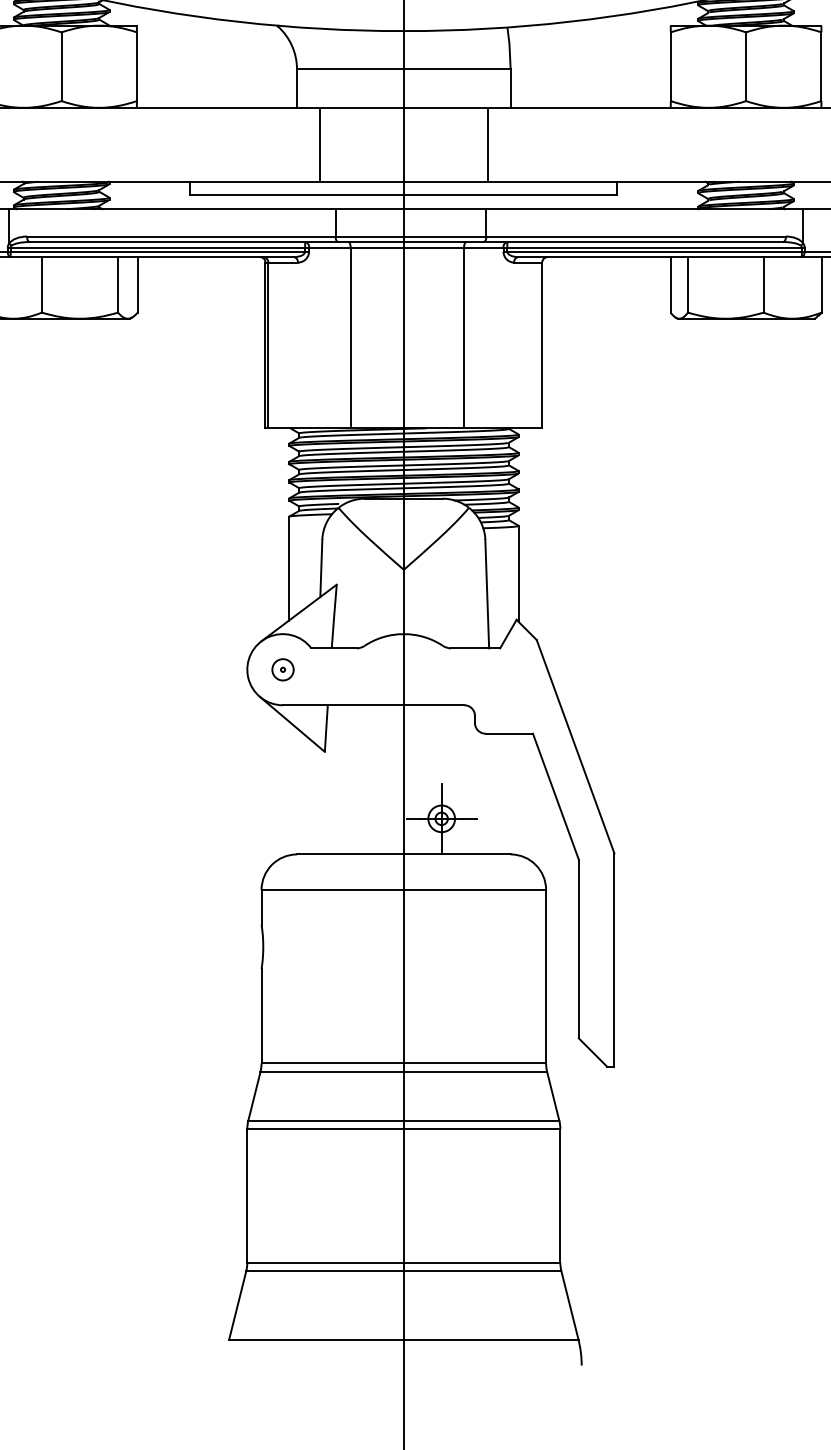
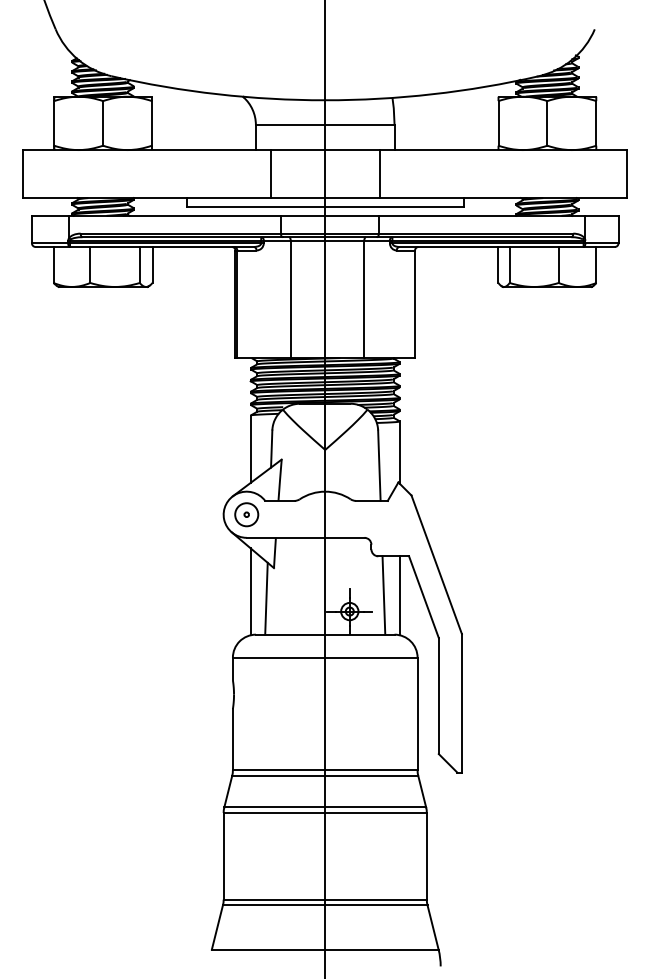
part: (282, 669) -> (246, 514), size x1.67
line: (288, 787) -> (250, 591), added
line: (493, 794) -> (383, 595), added
line: (518, 794) -> (399, 595), added
line: (313, 798) -> (266, 598), added

